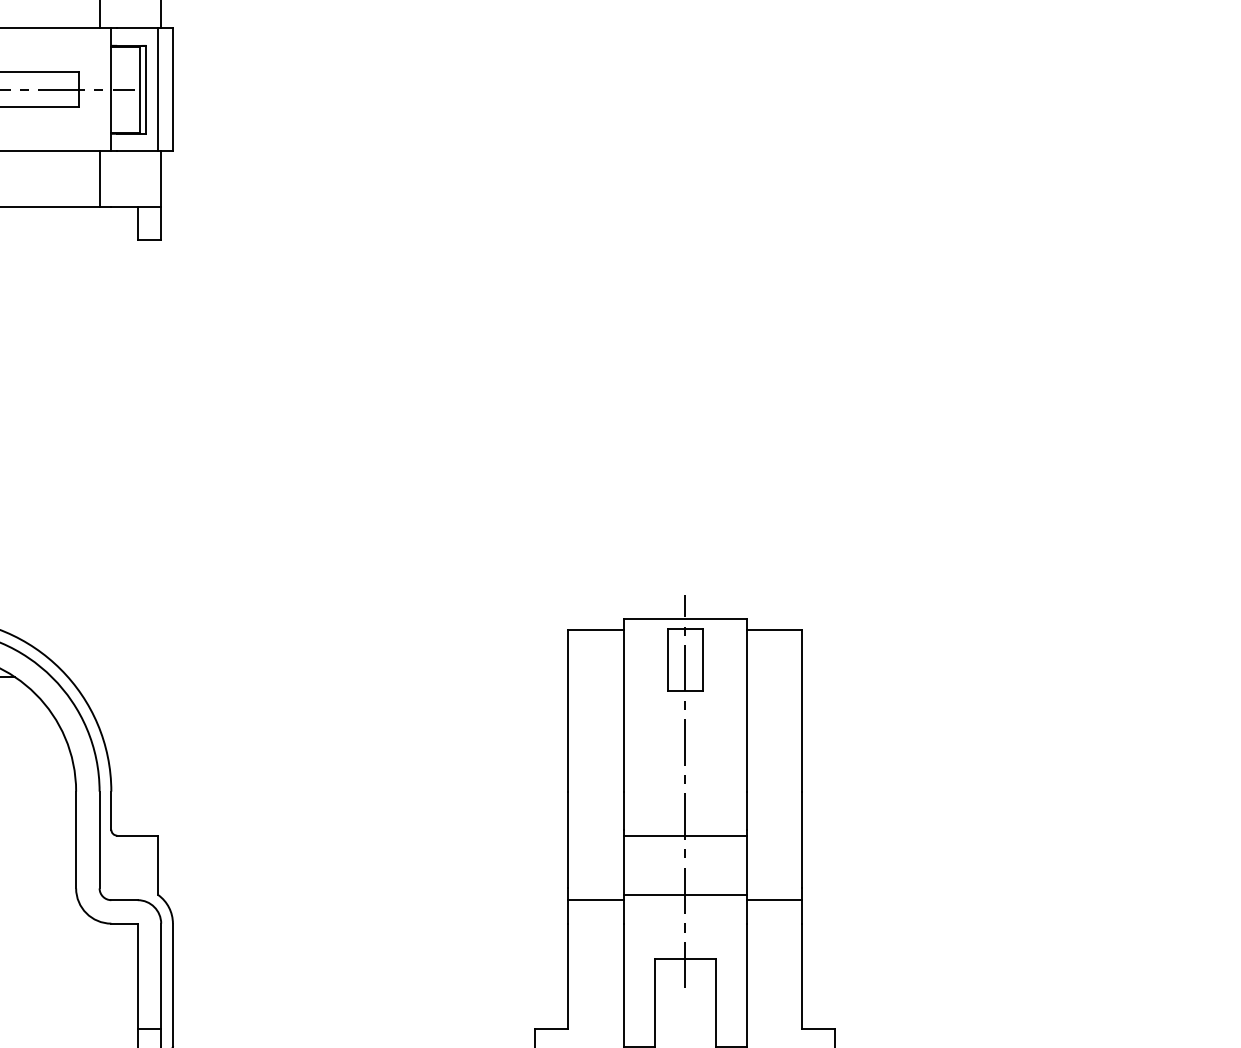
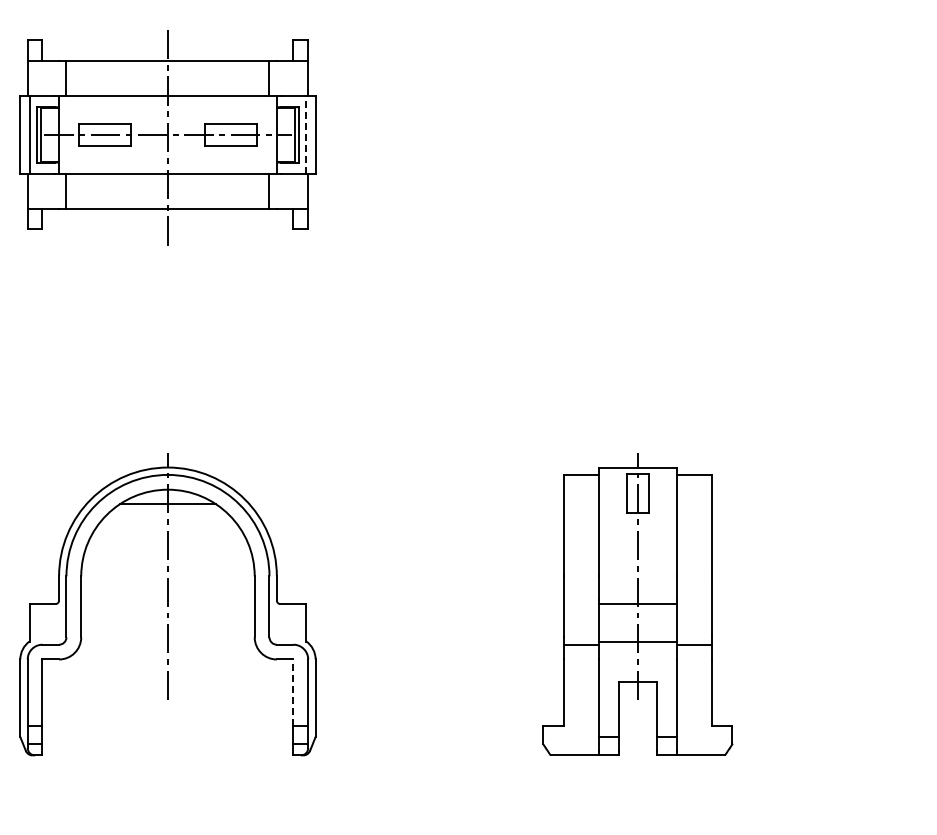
line: (158, 89) -> (306, 134), solid -> dashed
line: (137, 976) -> (293, 692), solid -> dashed

